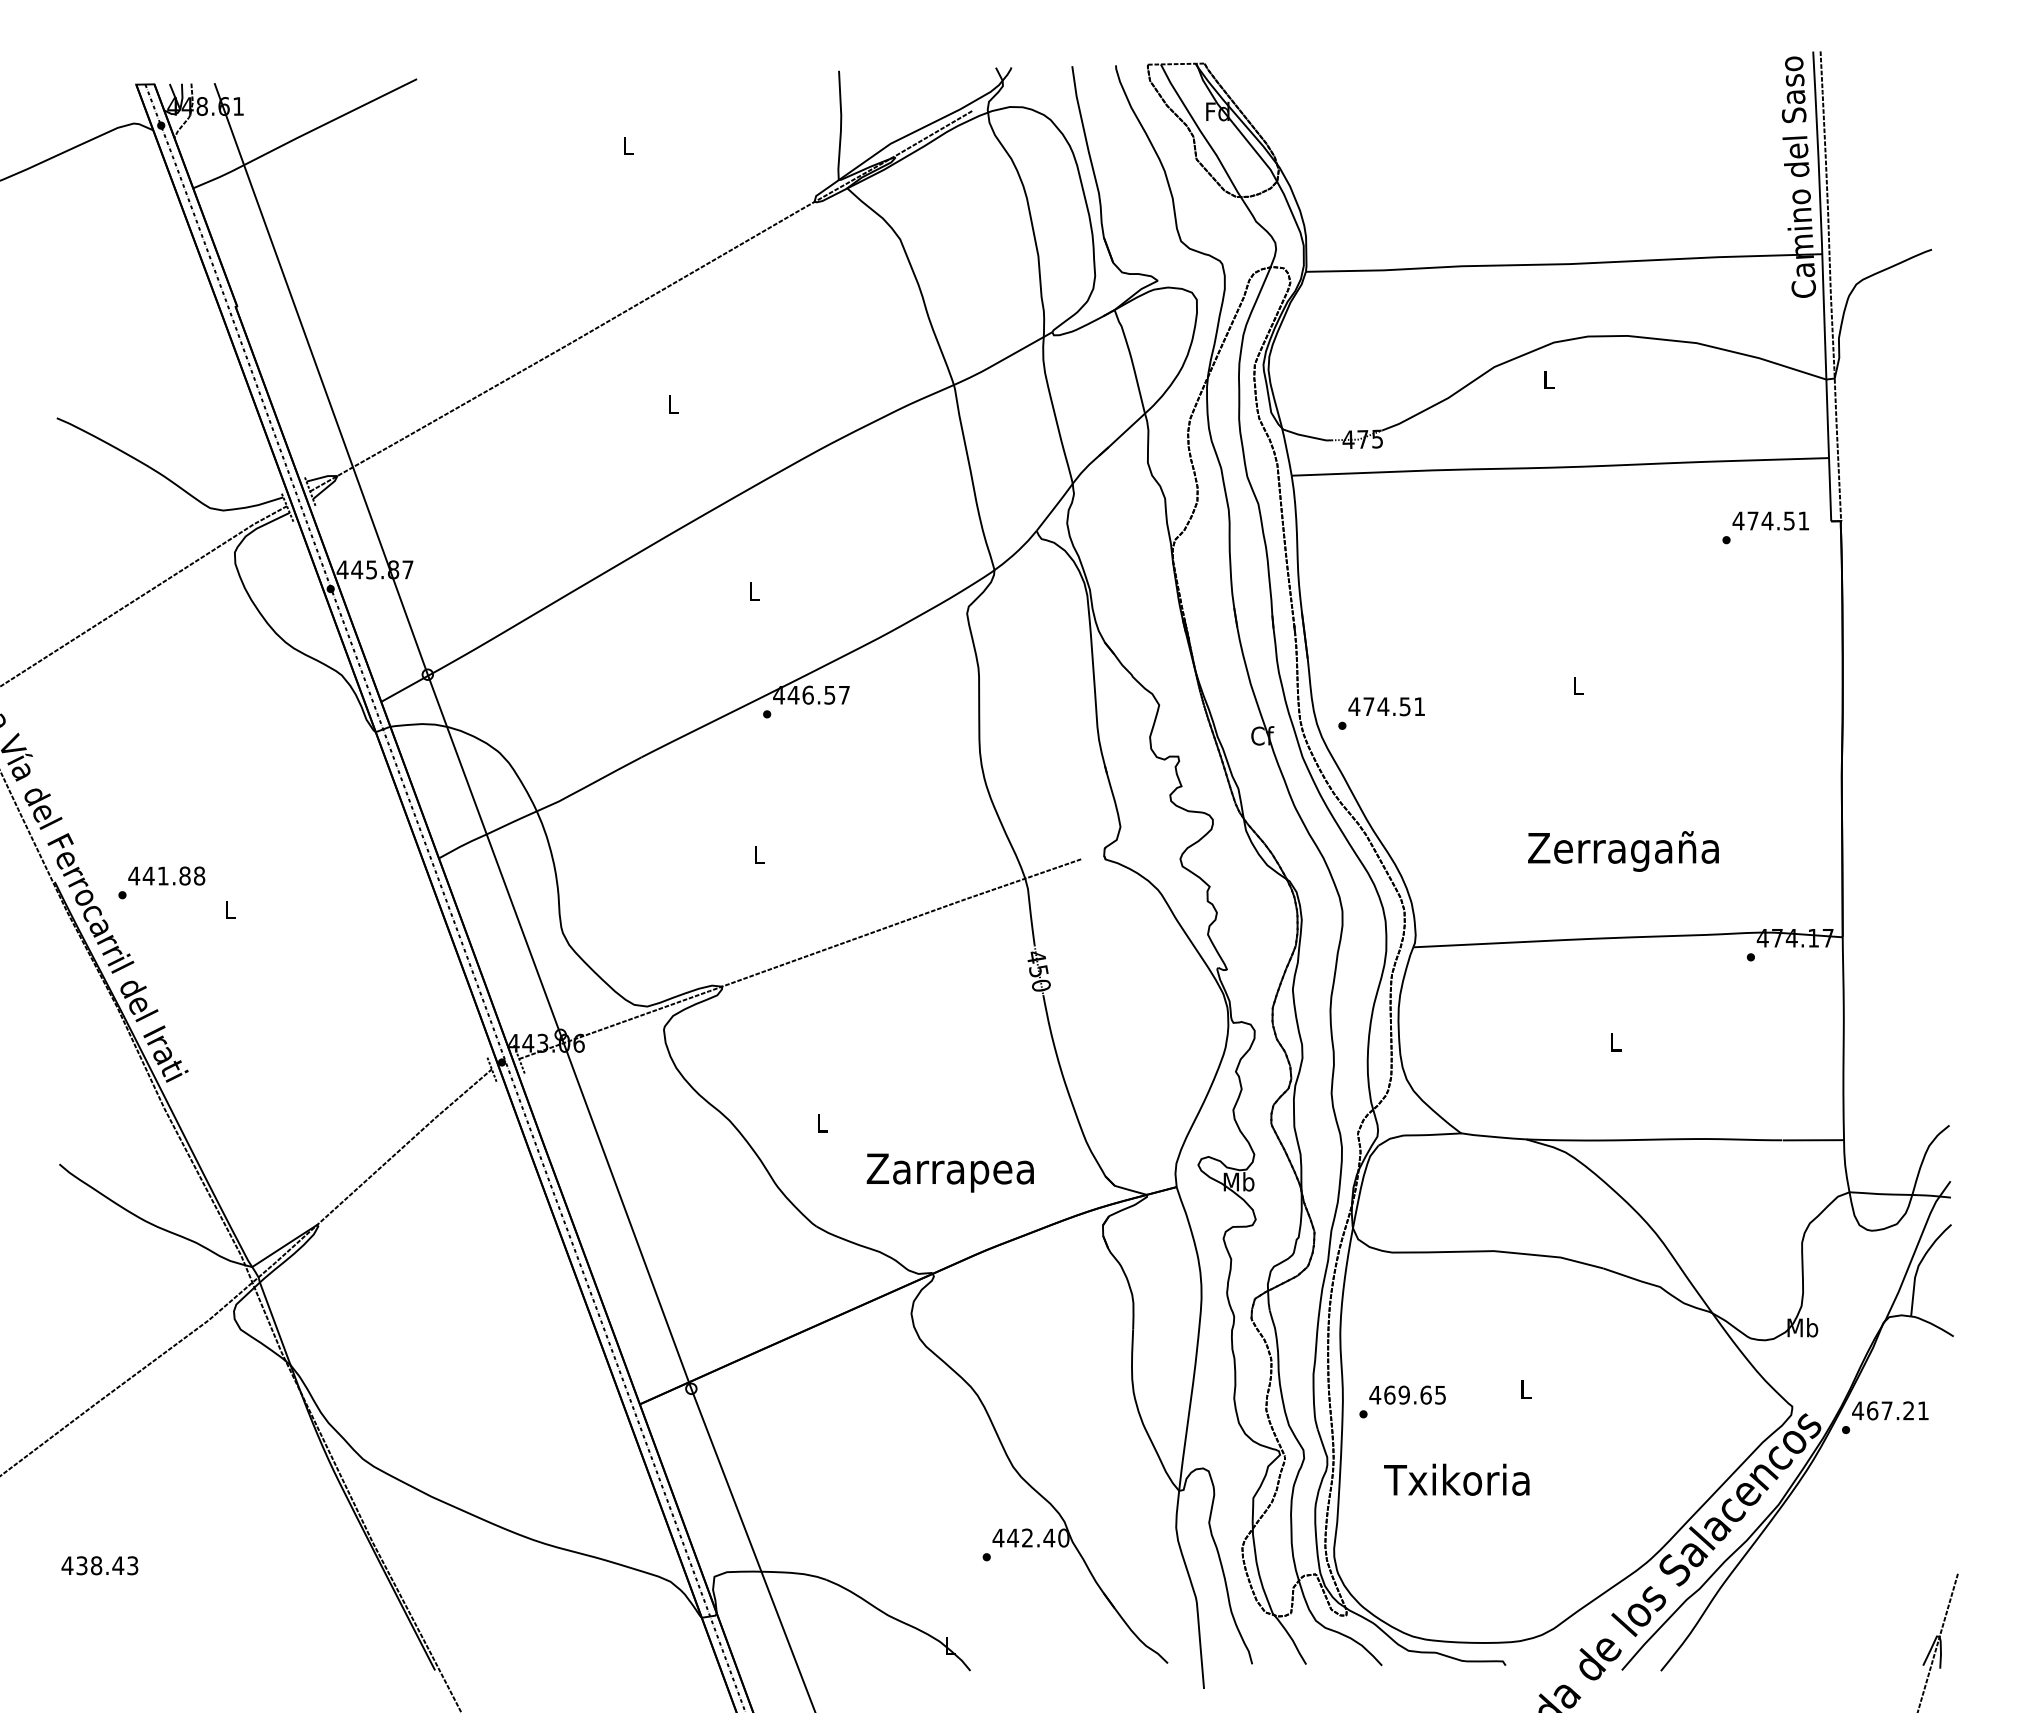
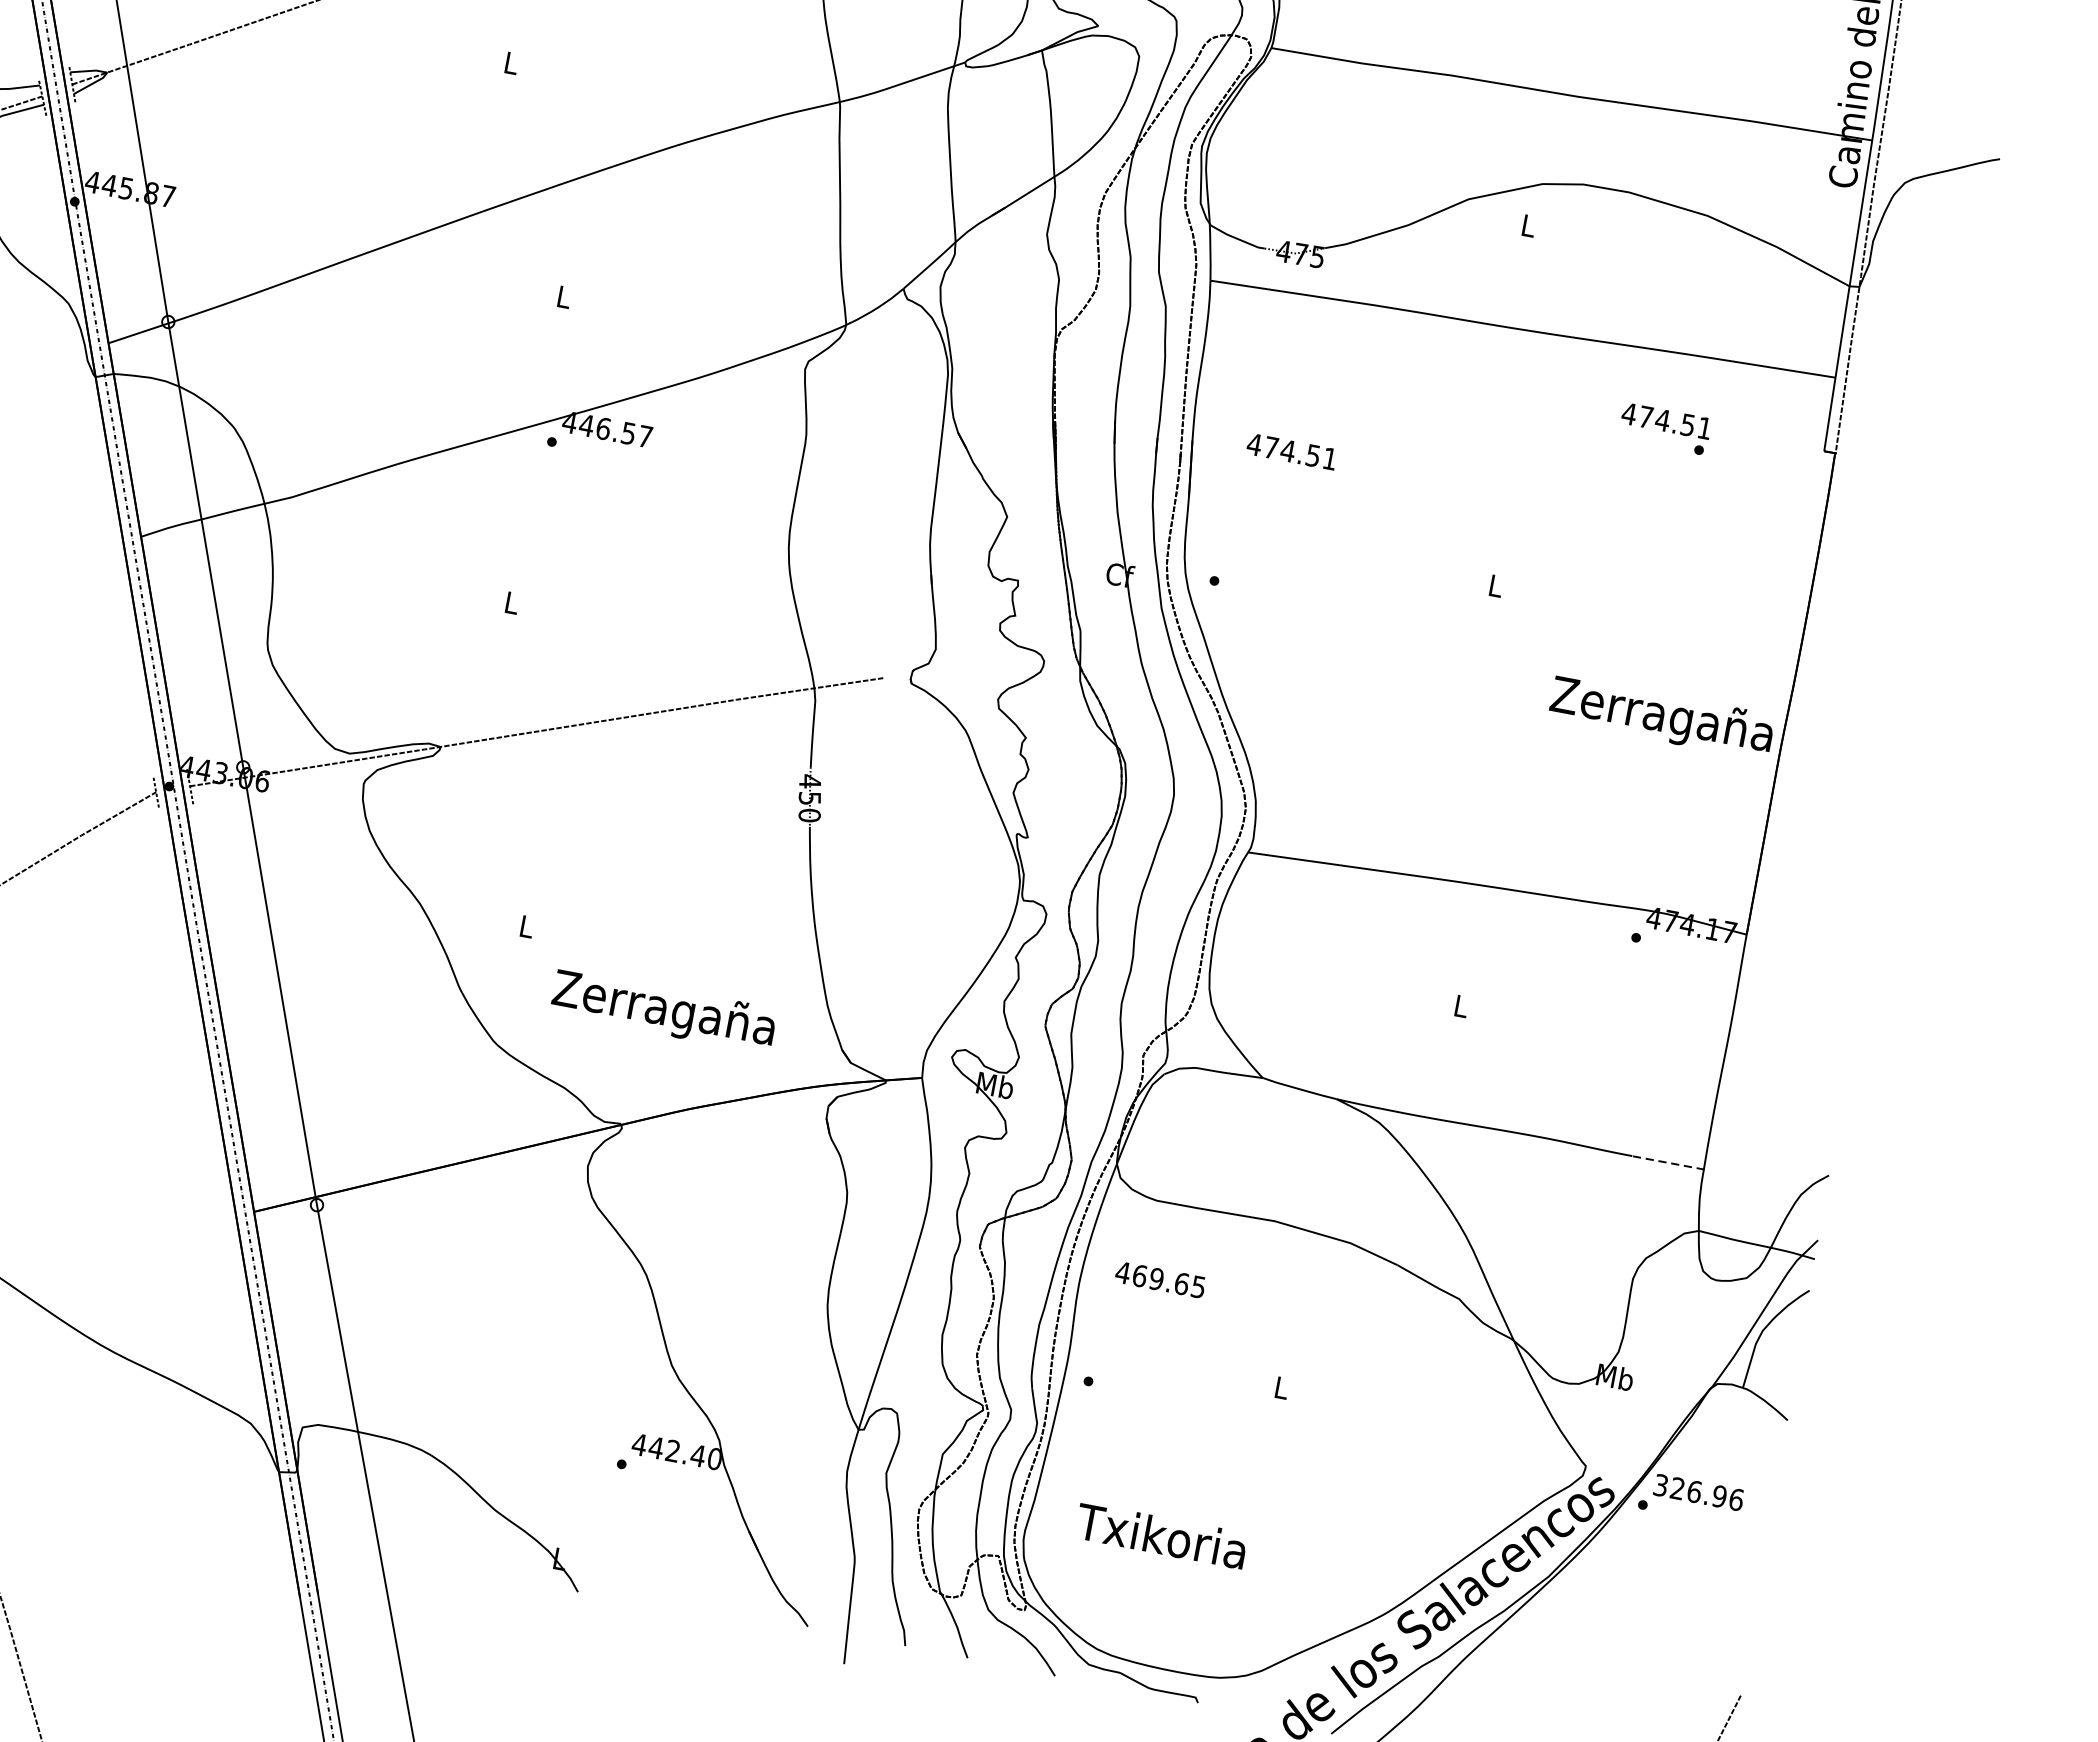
text: (1770, 520) -> (1666, 420), moved
text: (1386, 706) -> (1291, 451), moved
text: (1623, 851) -> (1661, 717), moved
line: (1813, 1140) -> (1668, 1163), solid -> dashed
text: (950, 1171) -> (664, 1010), Zarrapea -> Zerragaña
text: (1407, 1394) -> (1160, 1279), moved
text: (1890, 1410) -> (1698, 1492), 467.21 -> 326.96
text: (1456, 1479) -> (1161, 1535), moved

